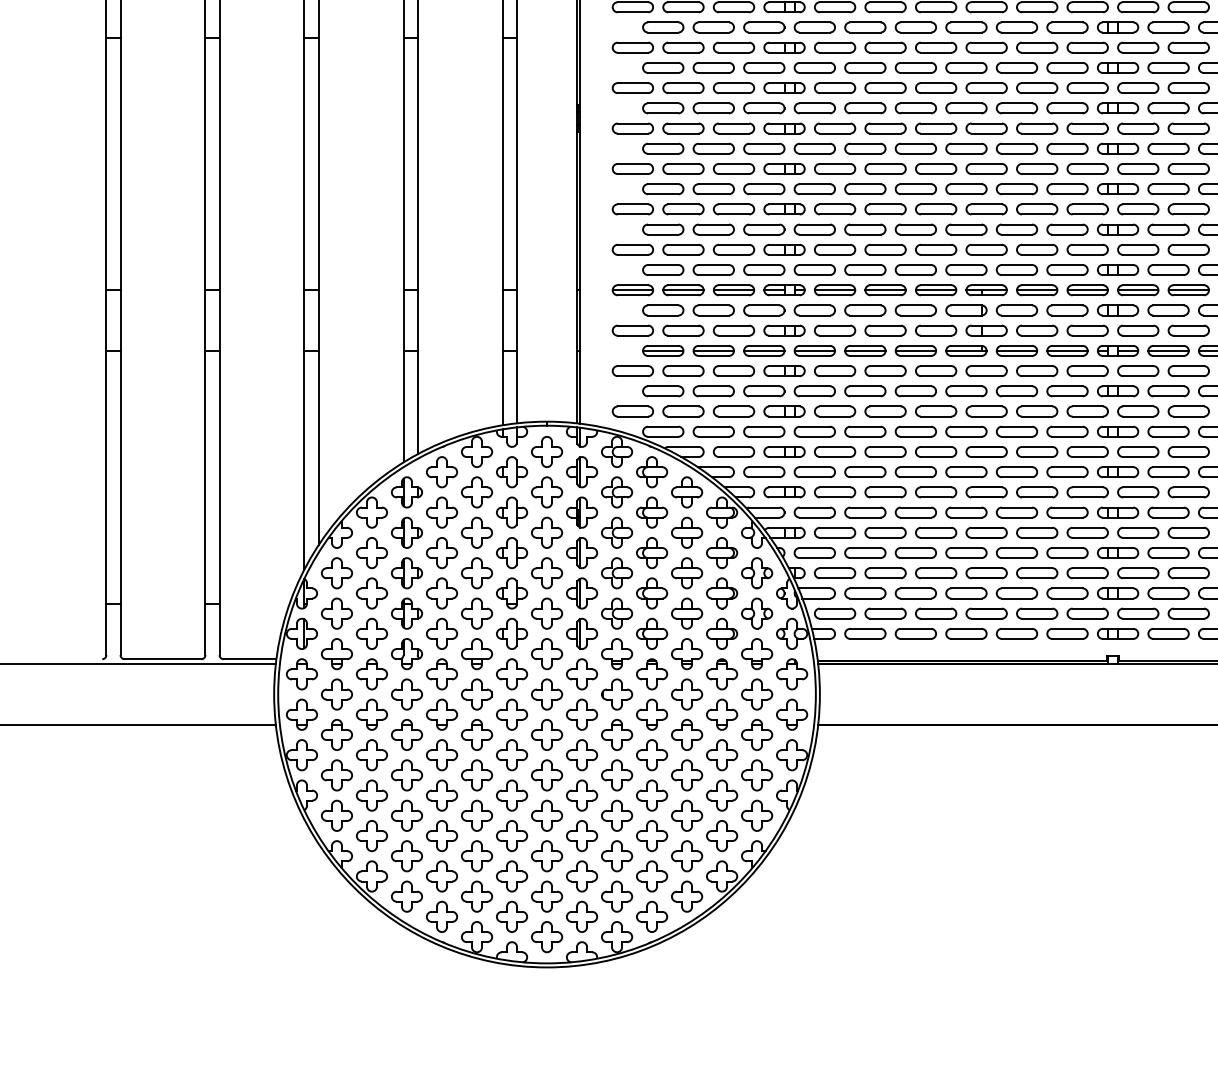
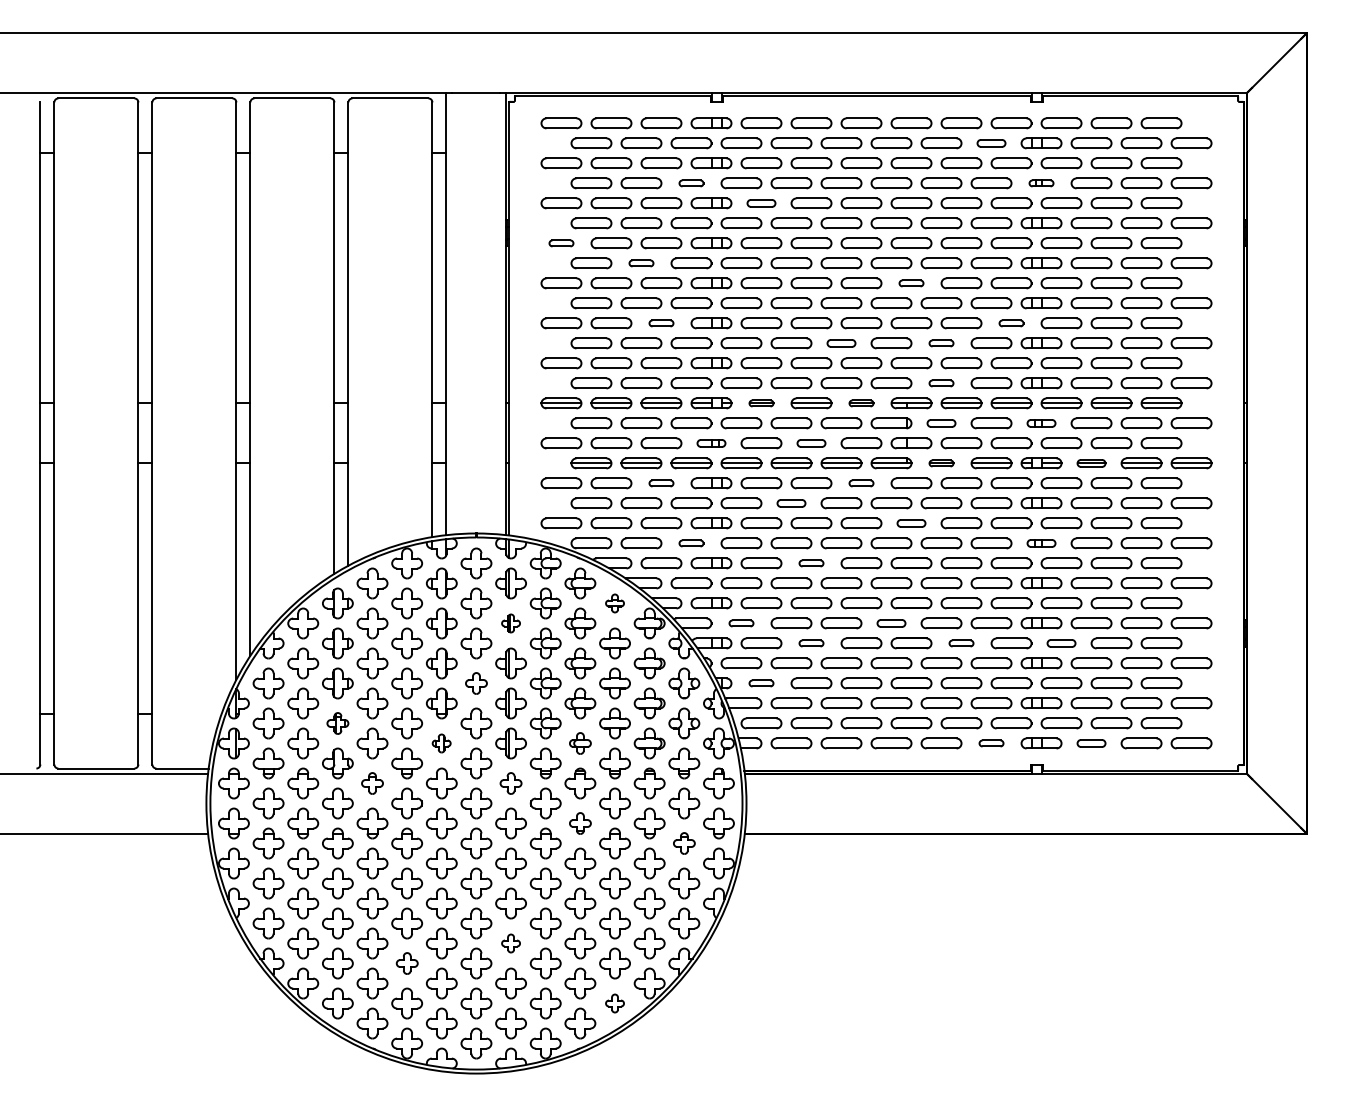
part: (1067, 27) -> (991, 143), size x0.7
part: (764, 68) -> (691, 183), size x0.6
part: (1118, 68) -> (1041, 183), size x0.6
part: (835, 88) -> (761, 203), size x0.7
part: (632, 128) -> (561, 243), size x0.6
part: (713, 148) -> (641, 263), size x0.6
part: (986, 169) -> (911, 283), size x0.6
part: (734, 209) -> (661, 323), size x0.6
part: (1087, 209) -> (1011, 323), size x0.6
part: (915, 229) -> (841, 343), size x0.7
part: (1016, 229) -> (941, 343), size x0.6
part: (1016, 270) -> (941, 383), size x0.6
part: (835, 290) -> (761, 403), size x0.6
part: (936, 290) -> (861, 403), size x0.6
part: (1016, 310) -> (941, 423), size x0.7
part: (1118, 310) -> (1041, 423), size x0.7
part: (784, 330) -> (711, 443), size x0.7
part: (885, 330) -> (811, 443), size x0.7
part: (1016, 350) -> (941, 463), size x0.6
part: (1168, 350) -> (1091, 463), size x0.7
part: (734, 371) -> (661, 483), size x0.6
part: (936, 371) -> (861, 483), size x0.6
part: (865, 391) -> (791, 503), size x0.7
part: (986, 411) -> (911, 523), size x0.7
part: (764, 431) -> (691, 543), size x0.6
part: (1118, 431) -> (1041, 543), size x0.7
part: (885, 452) -> (811, 563), size x0.6
part: (686, 492) -> (614, 603), size x0.6
part: (581, 512) -> (510, 623), size x0.6
part: (814, 512) -> (741, 623), size x0.6
part: (966, 512) -> (891, 623), size x0.7
part: (885, 532) -> (811, 643), size x0.6
part: (1037, 532) -> (961, 643), size x0.6
part: (1138, 532) -> (1061, 643), size x0.7
part: (547, 573) -> (476, 683), size x0.7
part: (835, 573) -> (761, 683), size x0.6
part: (406, 613) -> (337, 723), size x0.7
part: (511, 633) -> (441, 743), size x0.6
part: (652, 633) -> (580, 743), size x0.7
part: (1067, 633) -> (991, 743), size x0.6
part: (1168, 633) -> (1091, 743), size x0.7
part: (441, 674) -> (372, 783), size x0.7
part: (581, 674) -> (510, 783), size x0.7
part: (652, 714) -> (580, 823), size x0.7
part: (757, 734) -> (684, 843), size x0.7
part: (581, 835) -> (510, 943), size x0.6
part: (477, 856) -> (407, 963), size x0.7
part: (686, 896) -> (614, 1003), size x0.6

